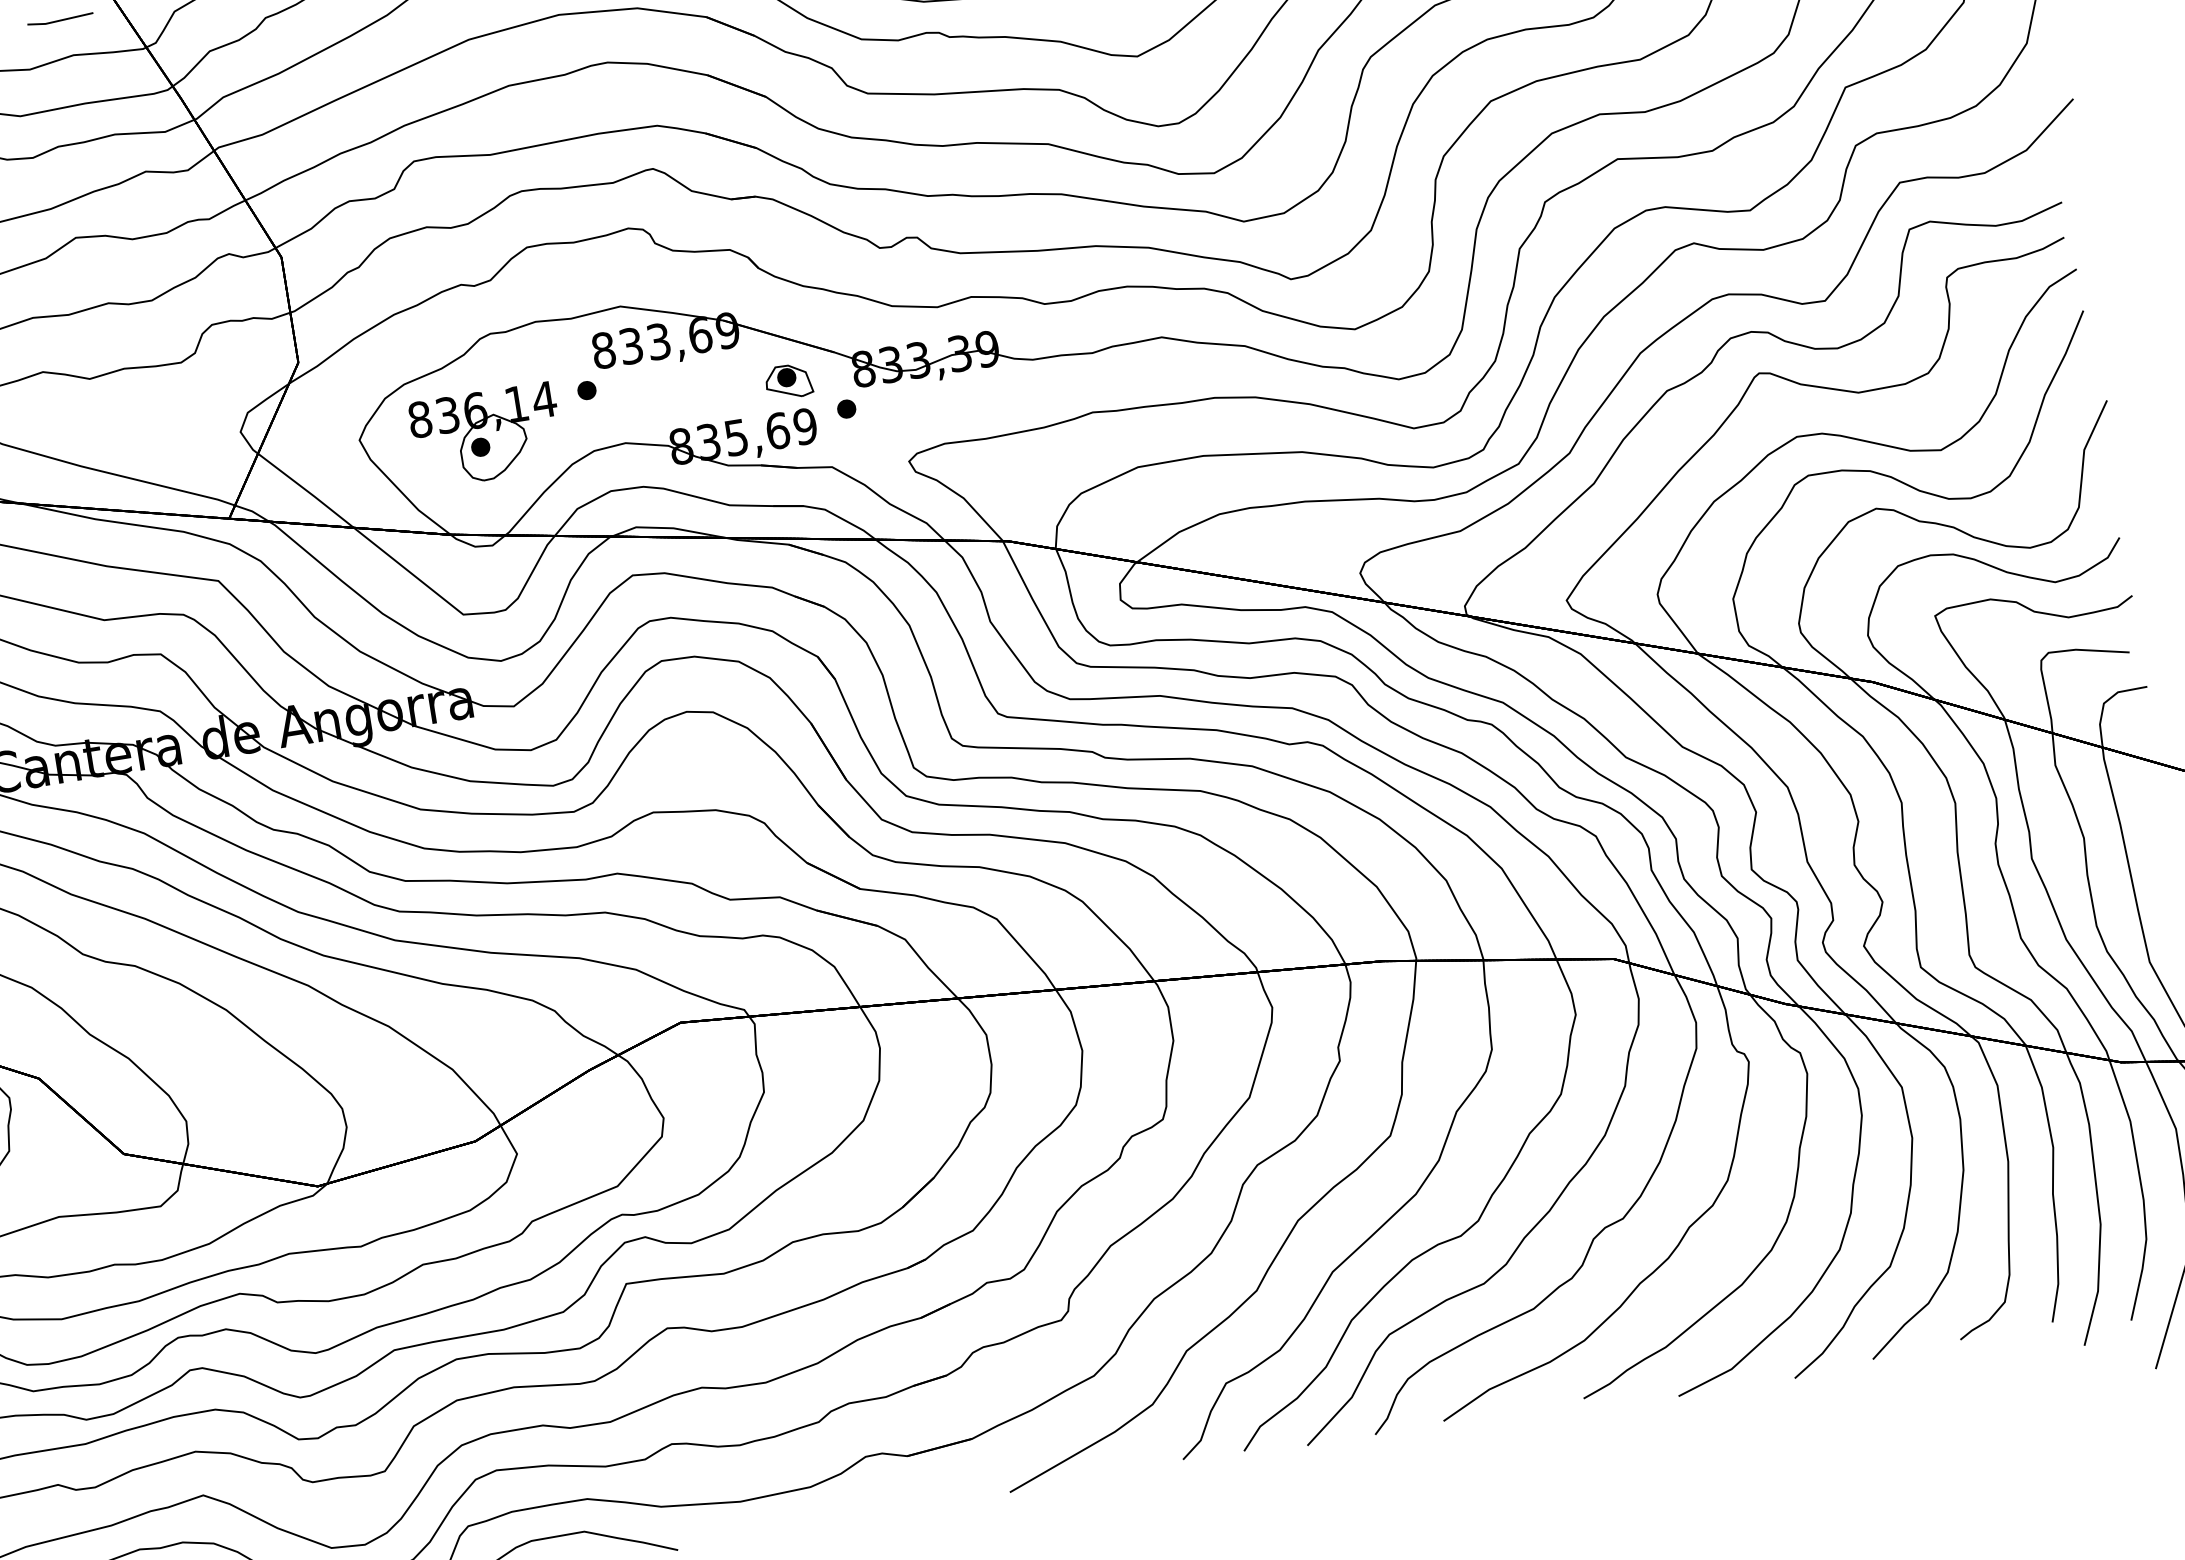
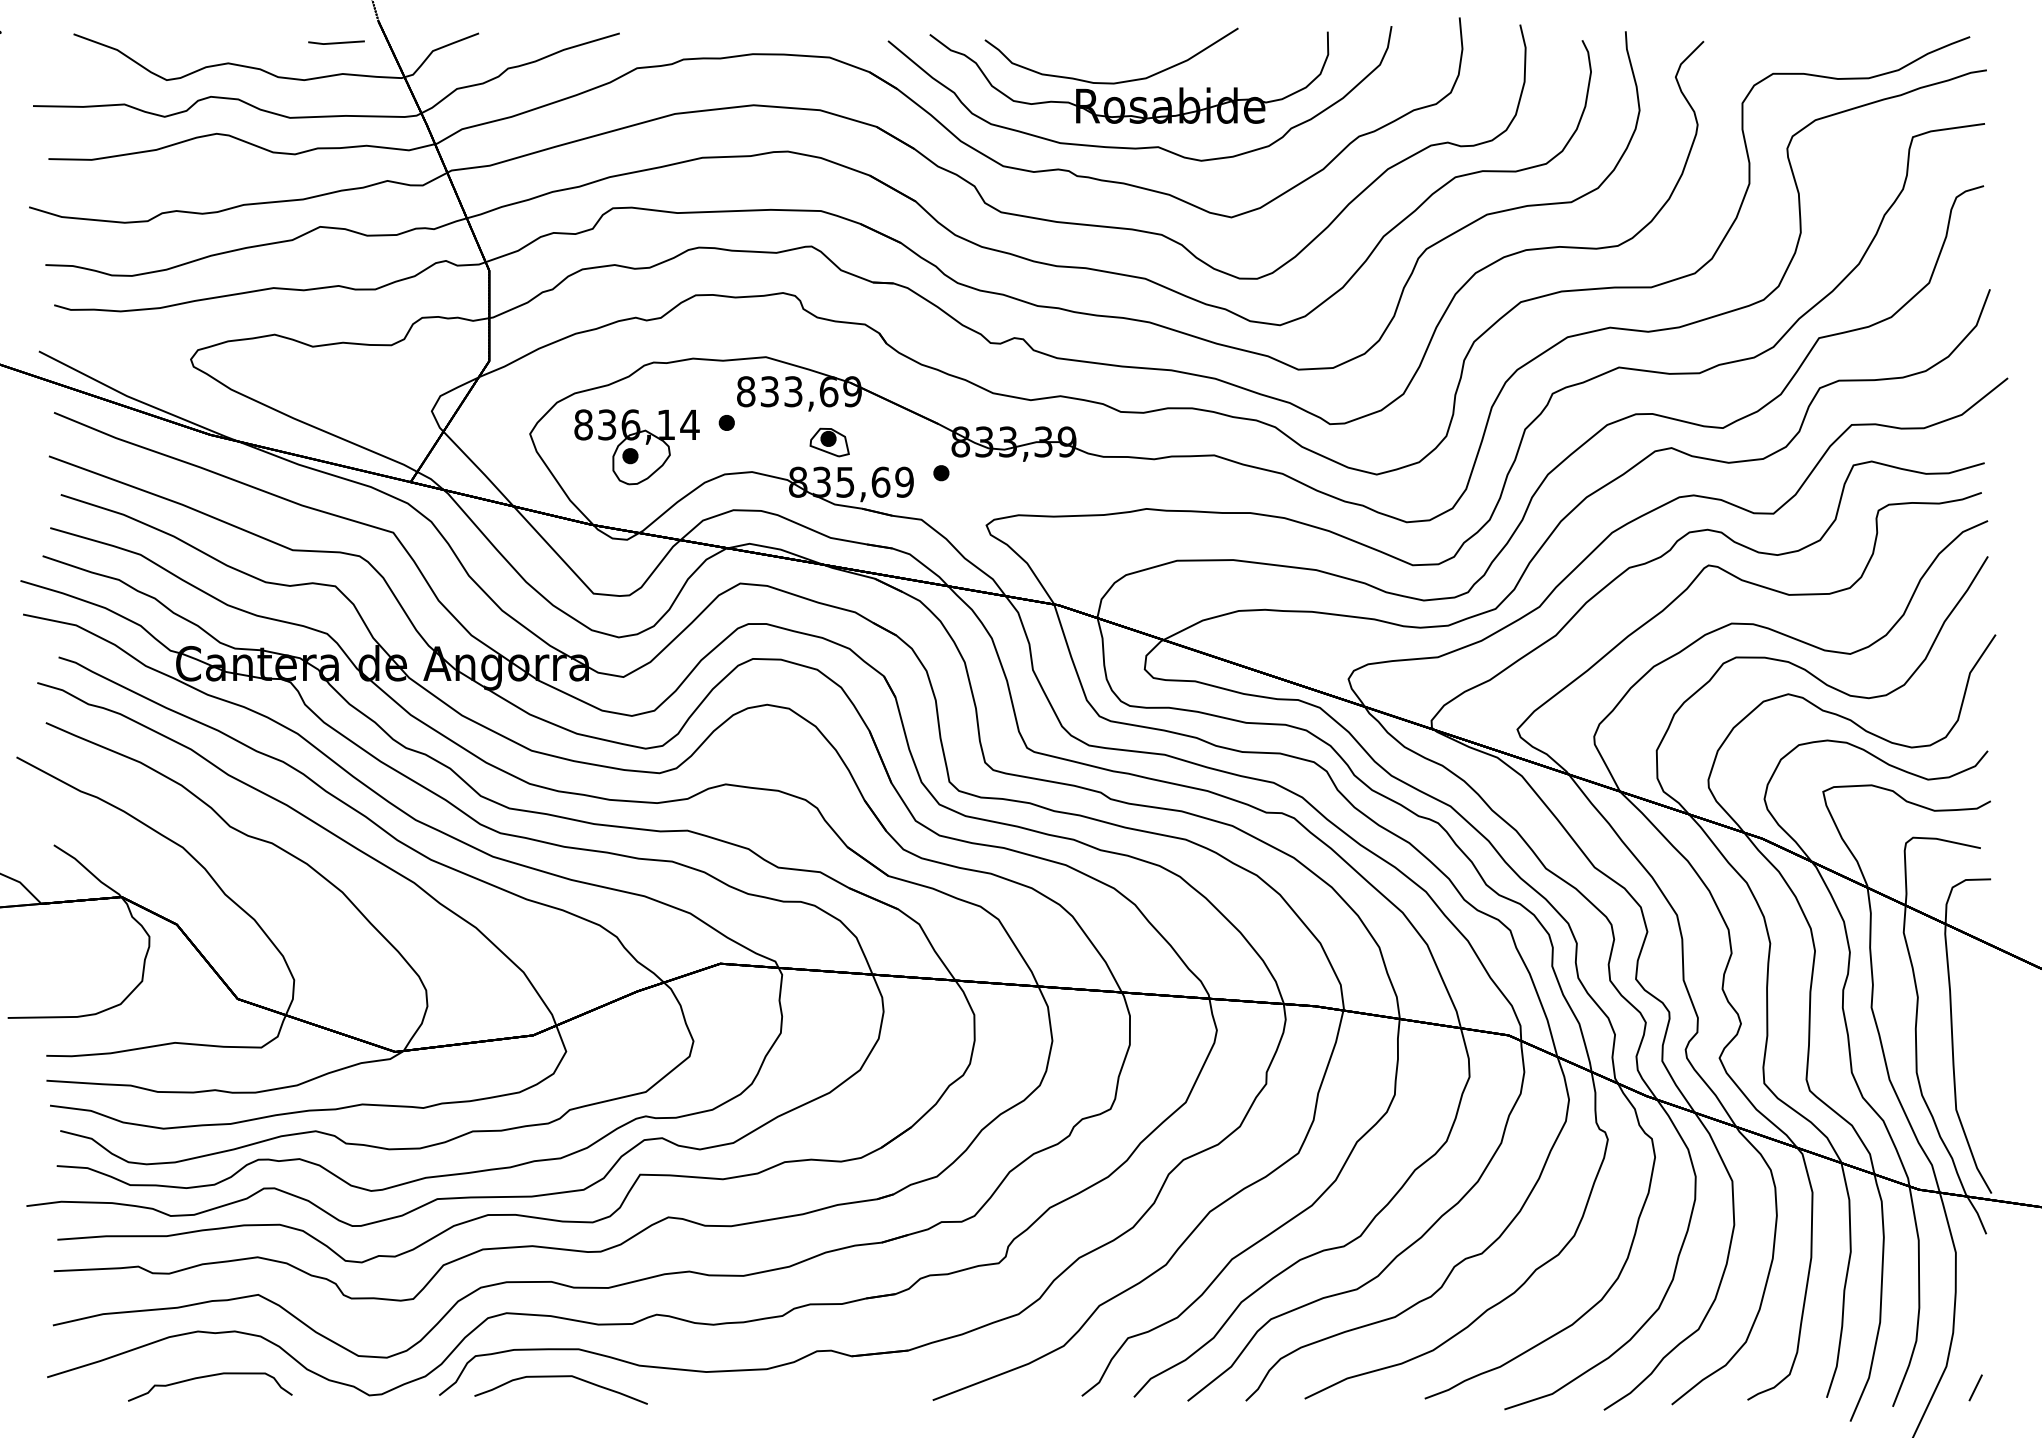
part: (788, 381) -> (829, 442), moved

